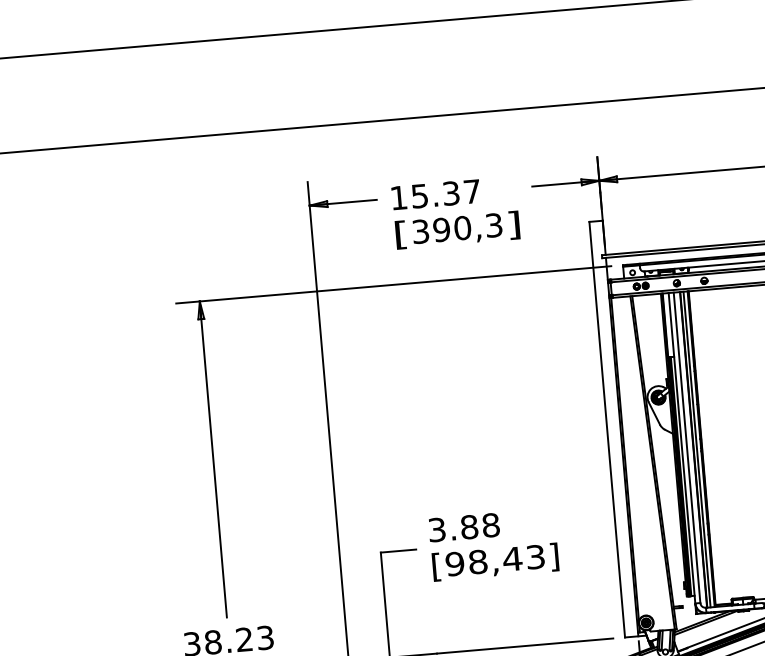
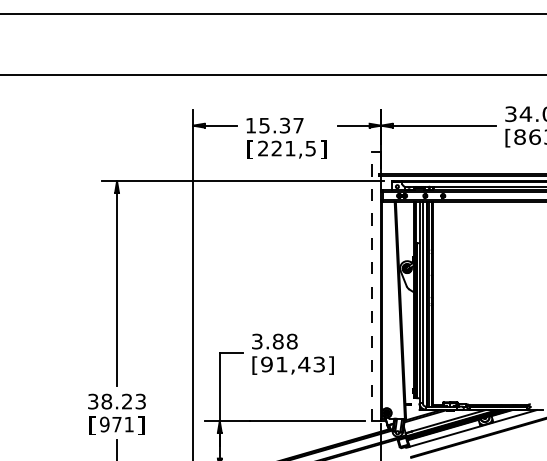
text: (456, 228) -> (286, 148), 390,3 -> 221,5
line: (607, 429) -> (372, 286), solid -> dashed
text: (477, 562) -> (281, 364), [98,43] -> [91,43]

